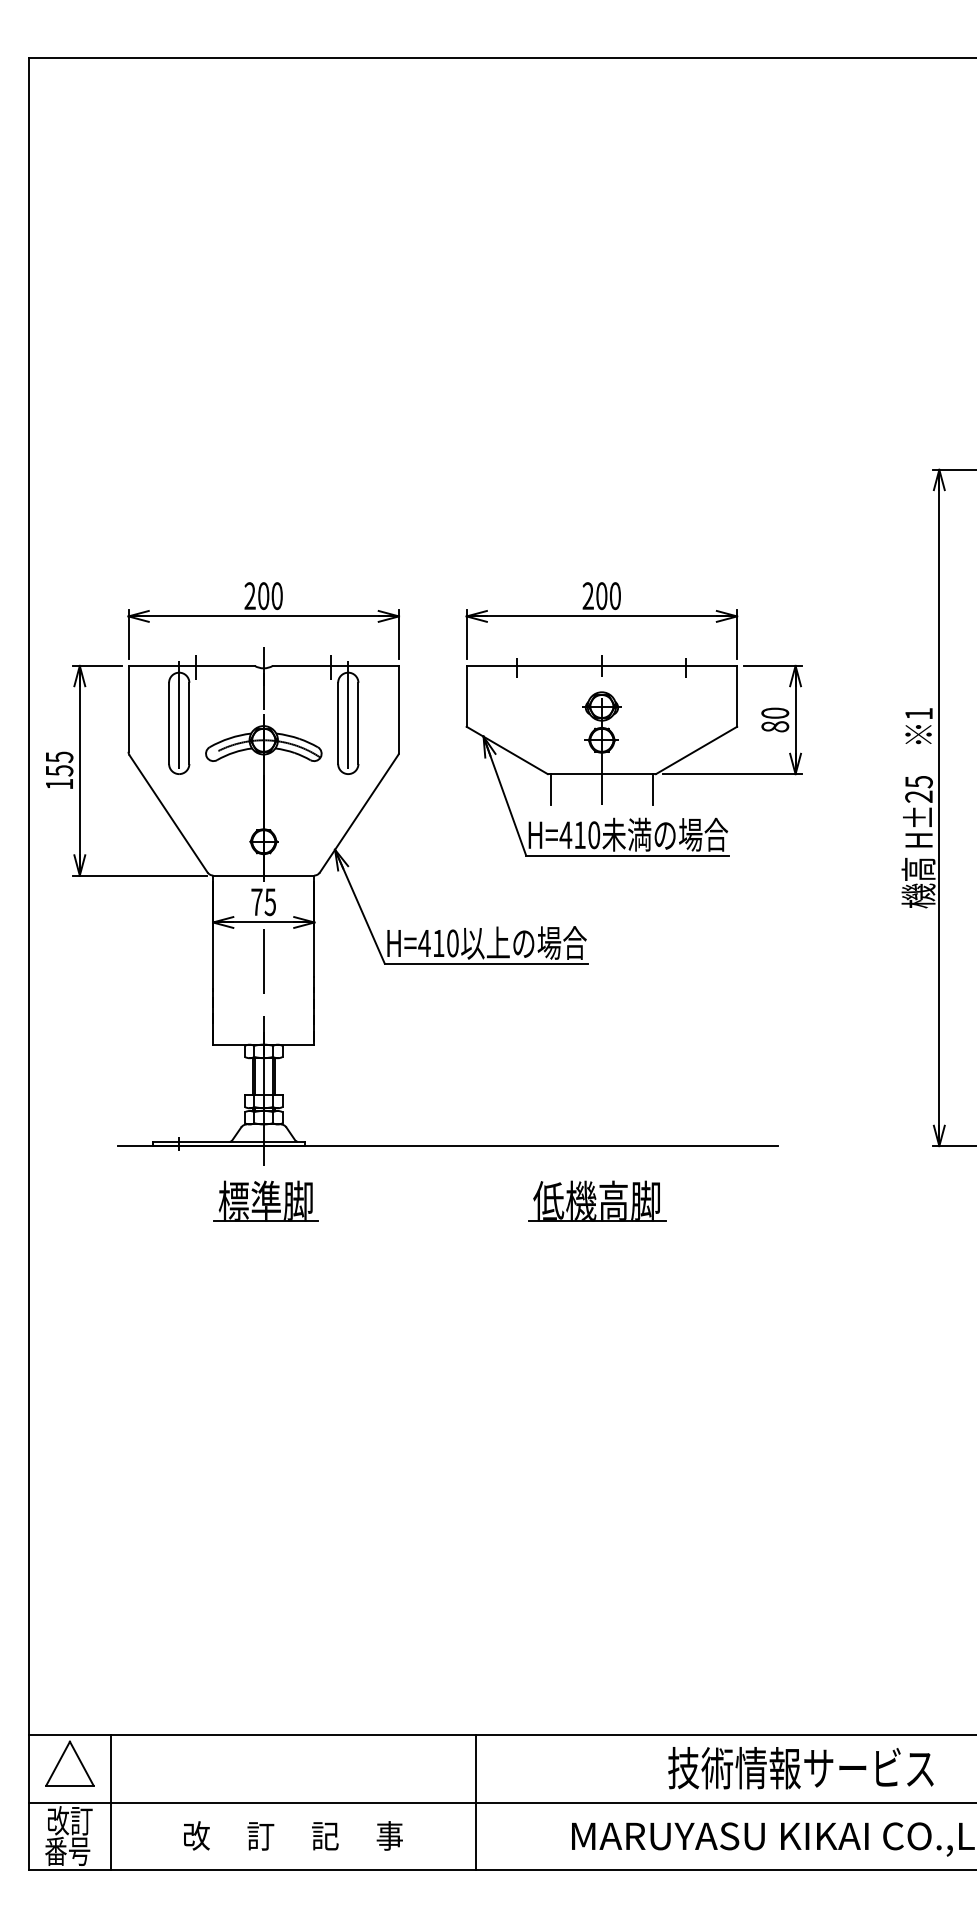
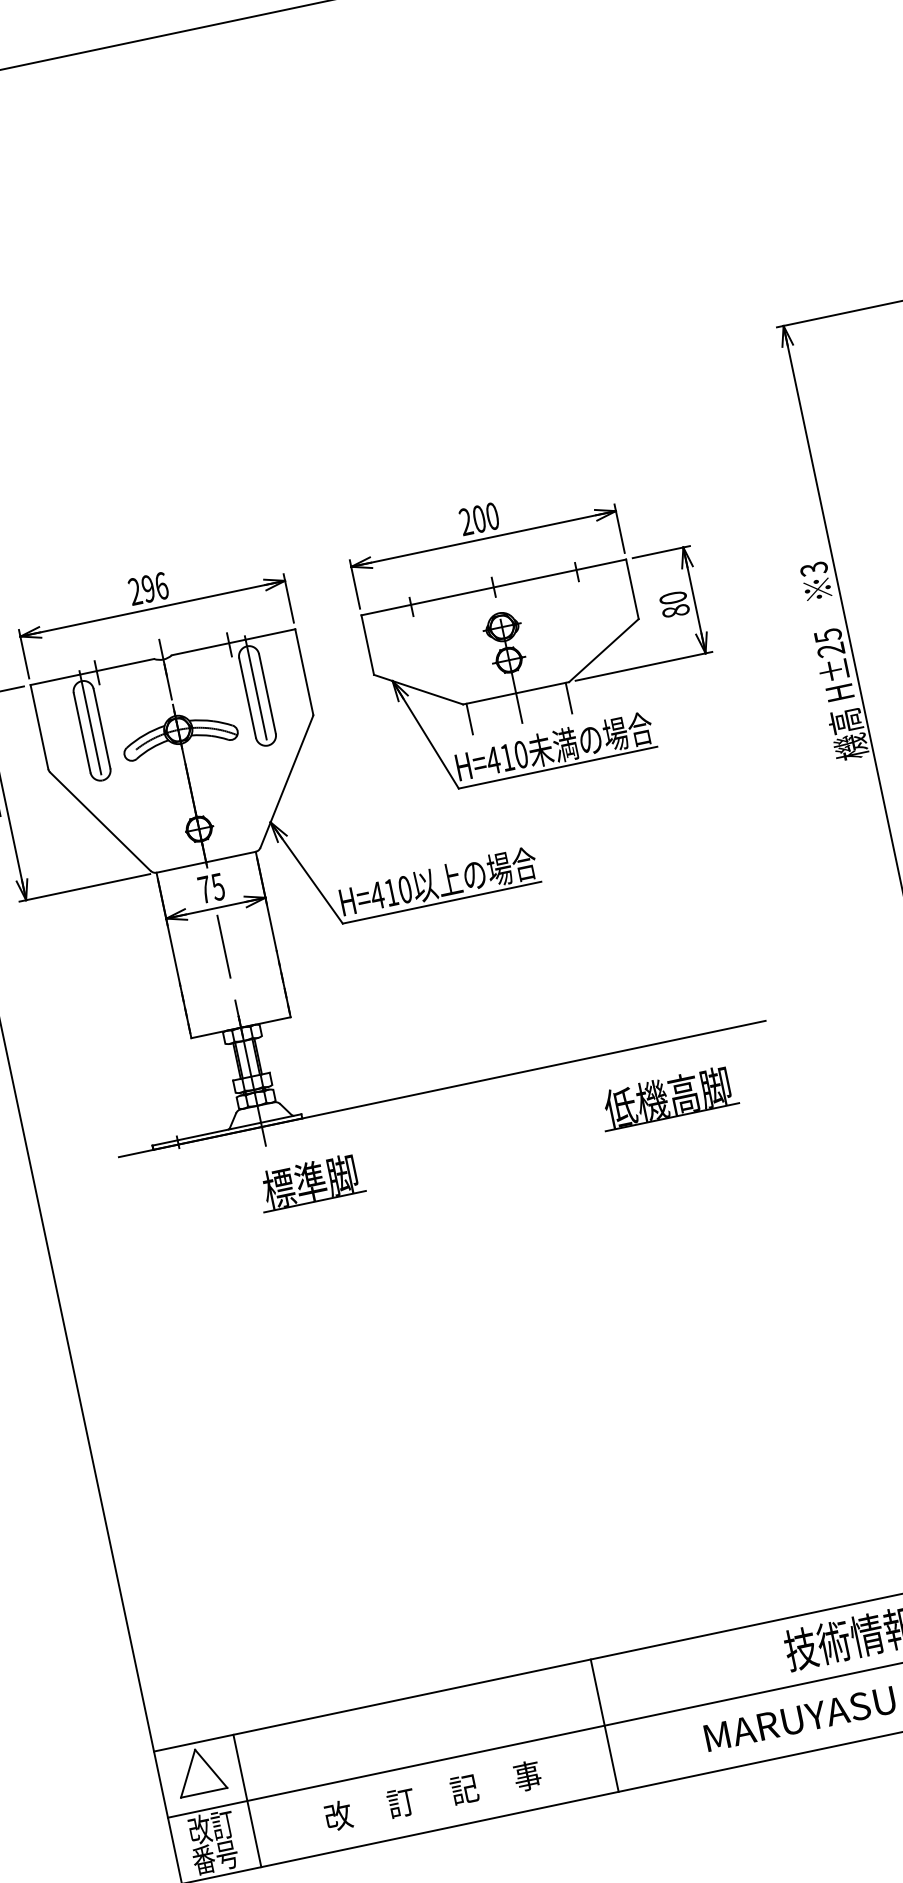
text: (270, 596) -> (155, 587), 200 -> 296
text: (918, 714) -> (813, 569), 1 -> 3
part: (265, 1200) -> (310, 1181), moved
part: (597, 1200) -> (668, 1096), moved

